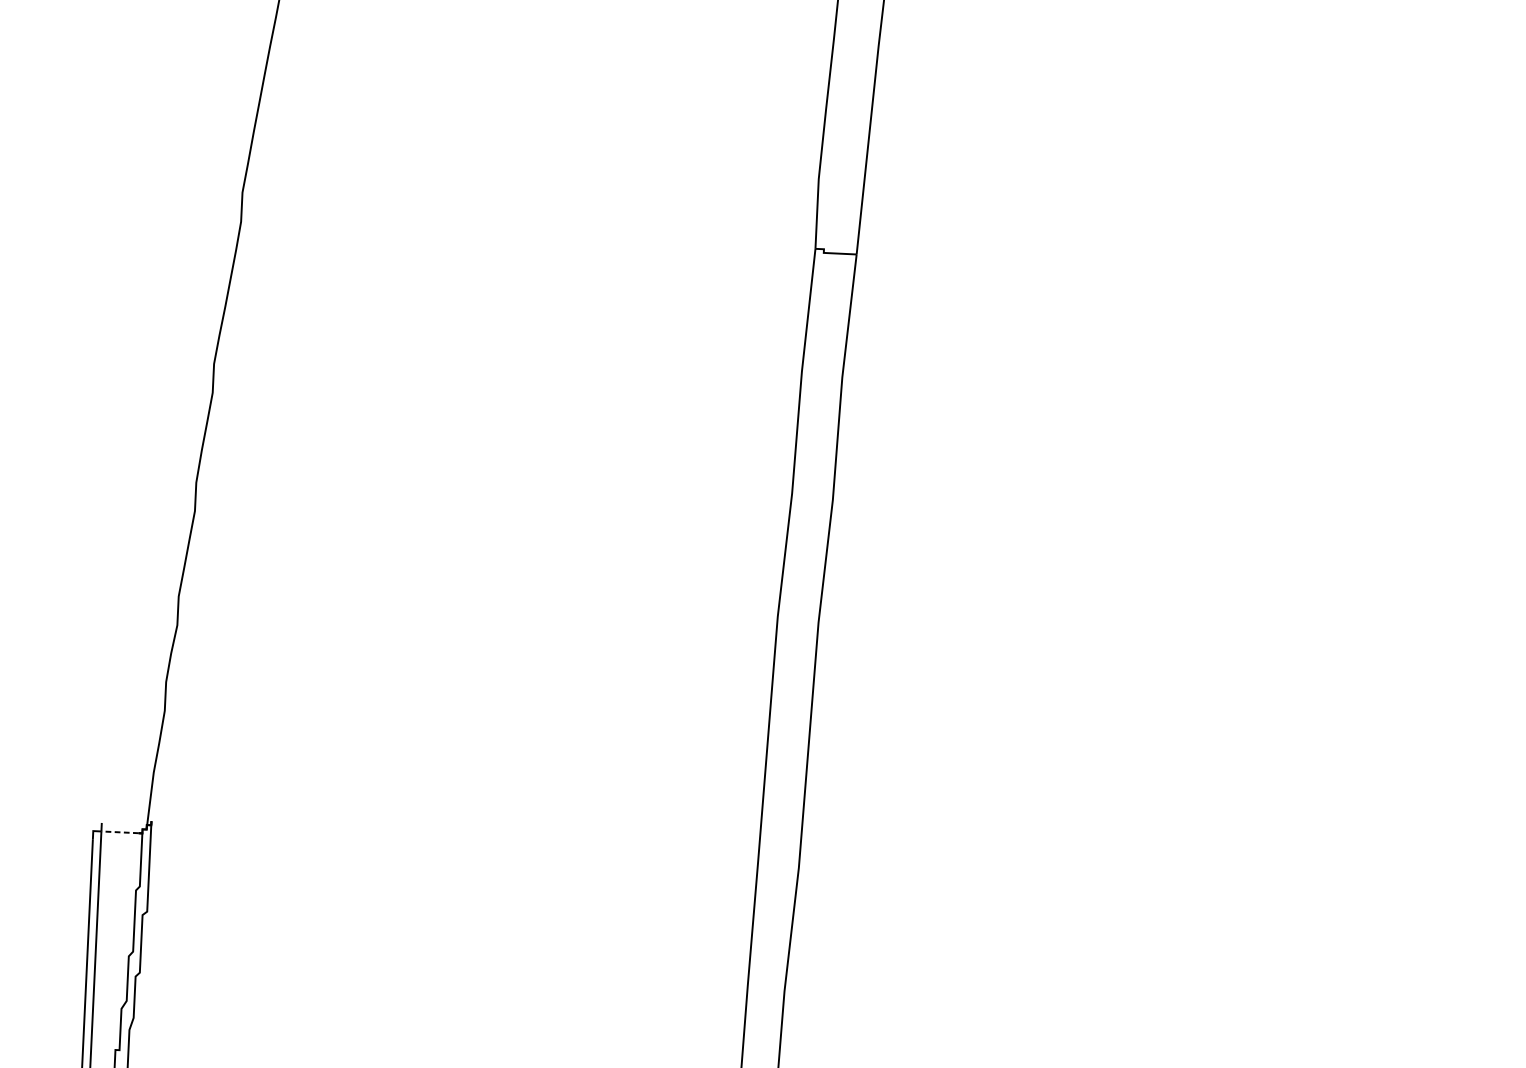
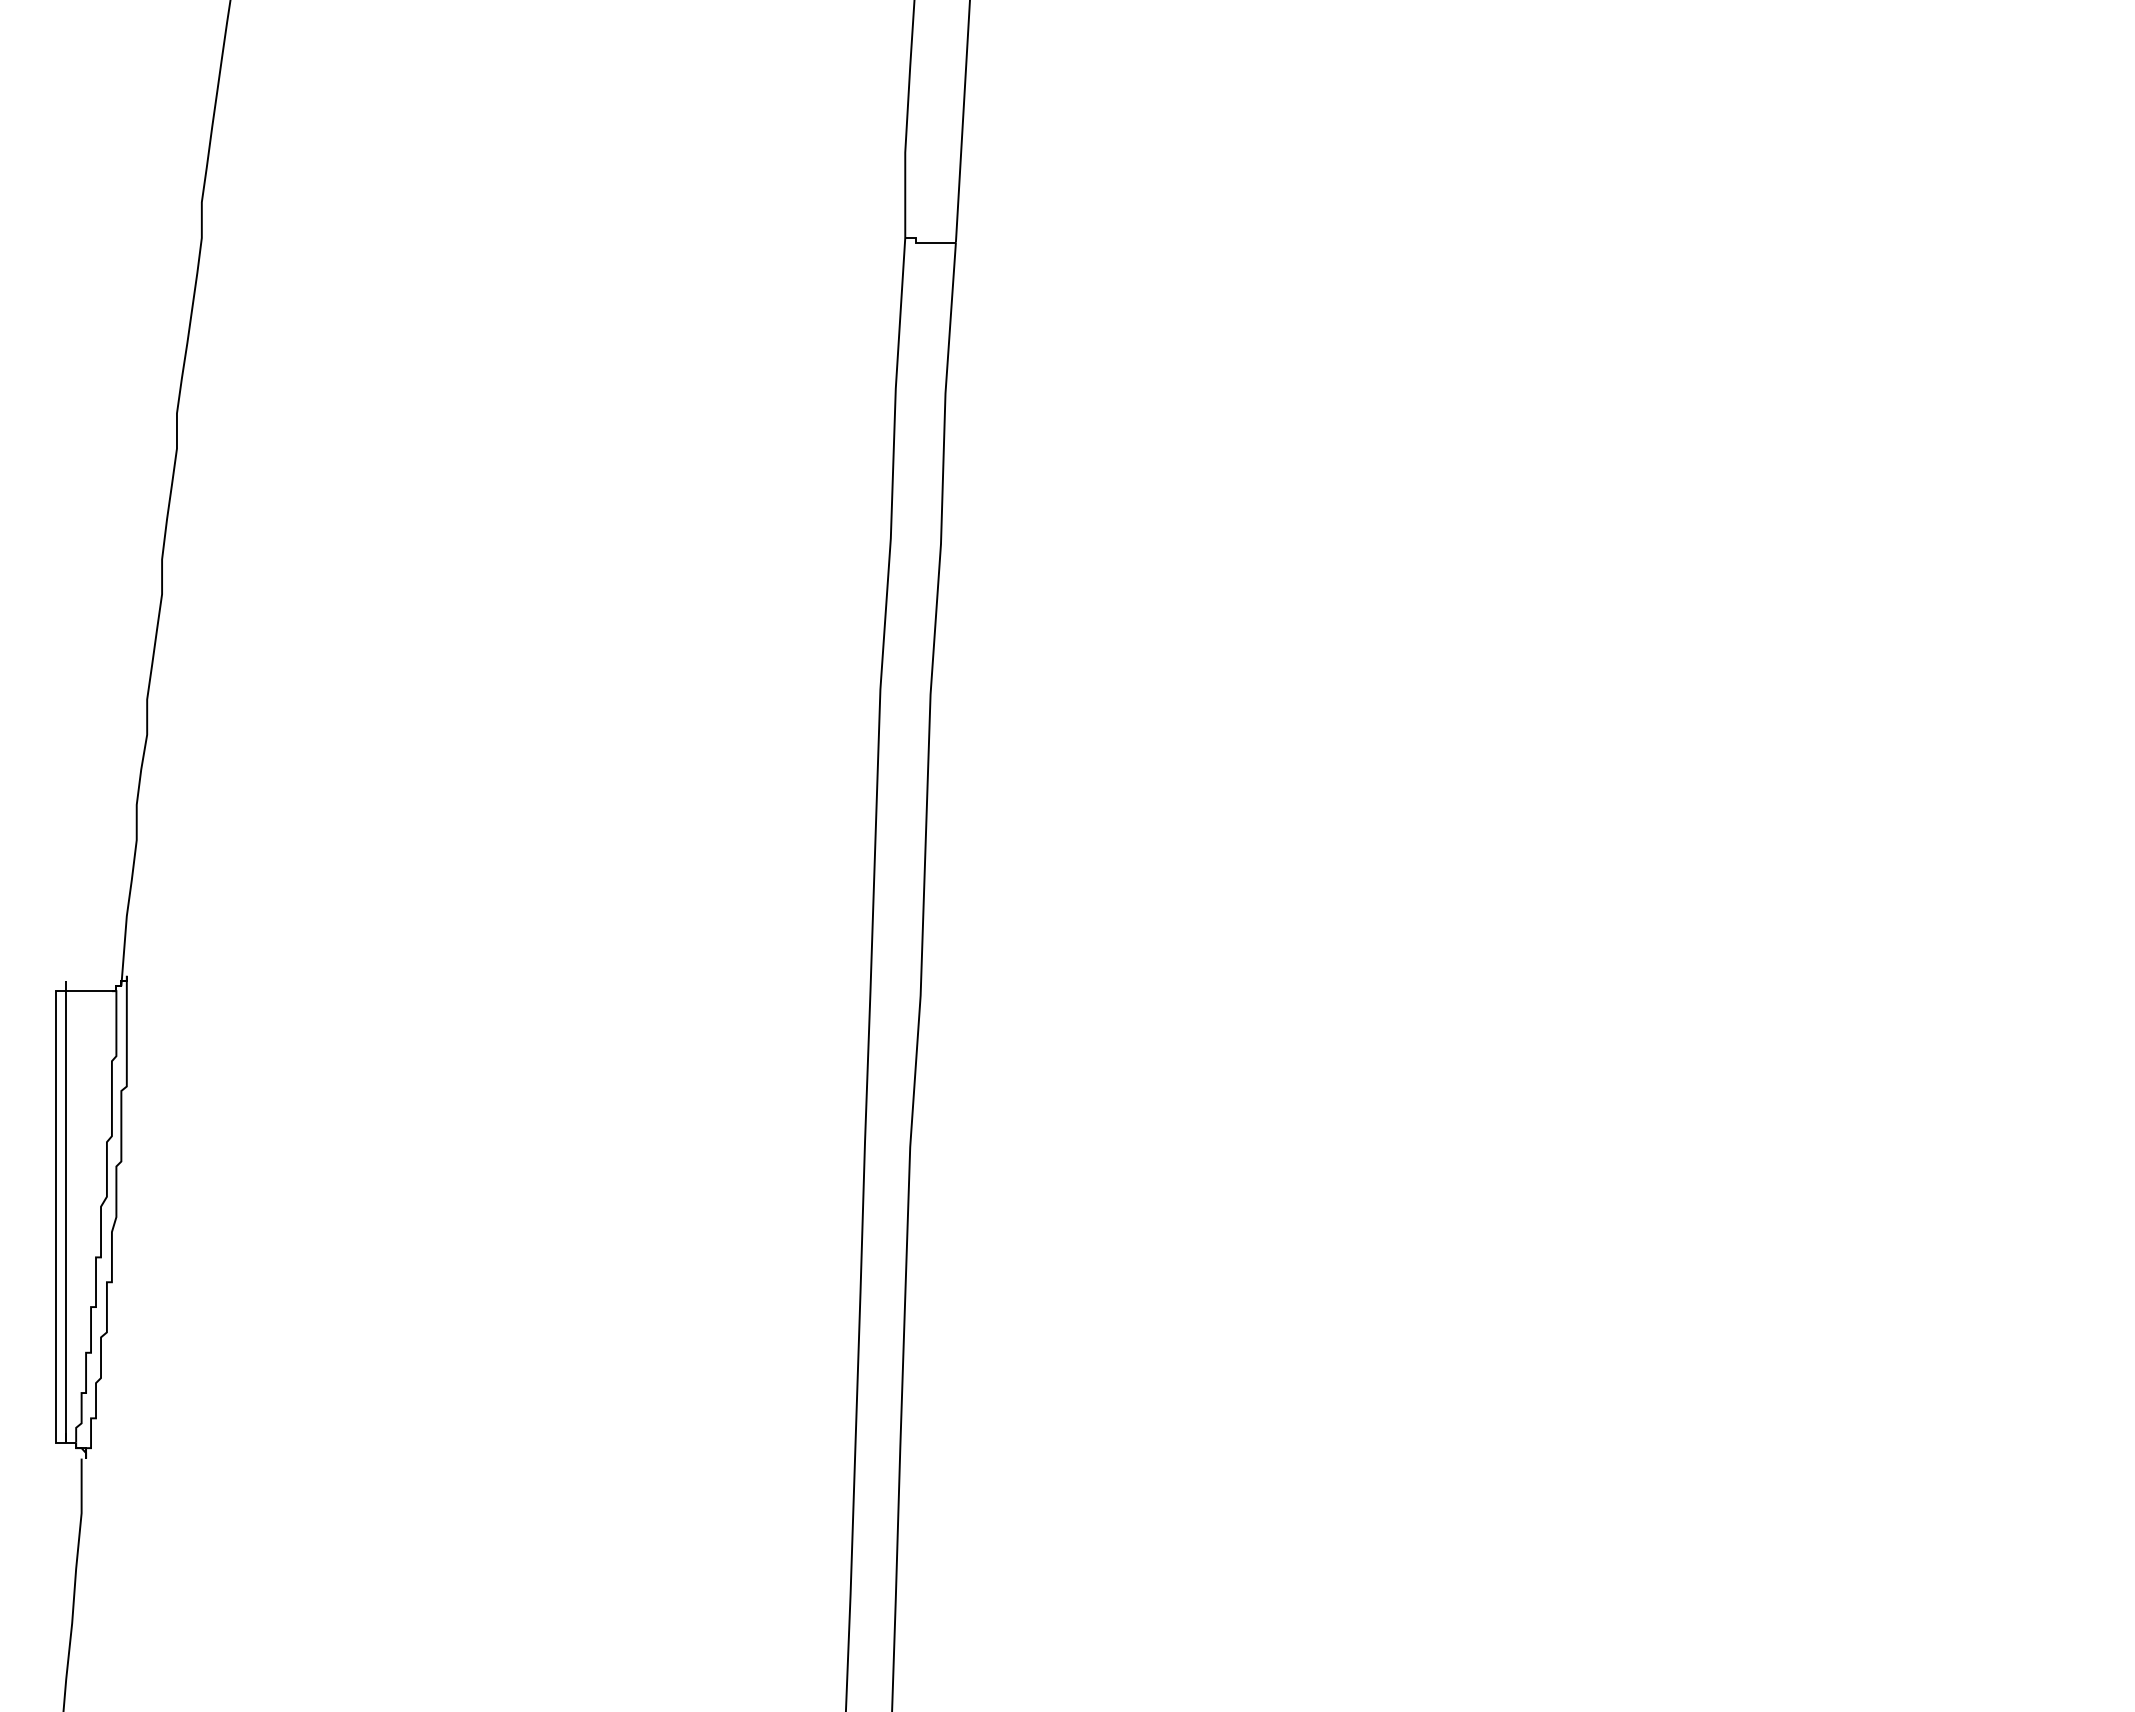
line: (120, 832) -> (89, 991), dashed -> solid

